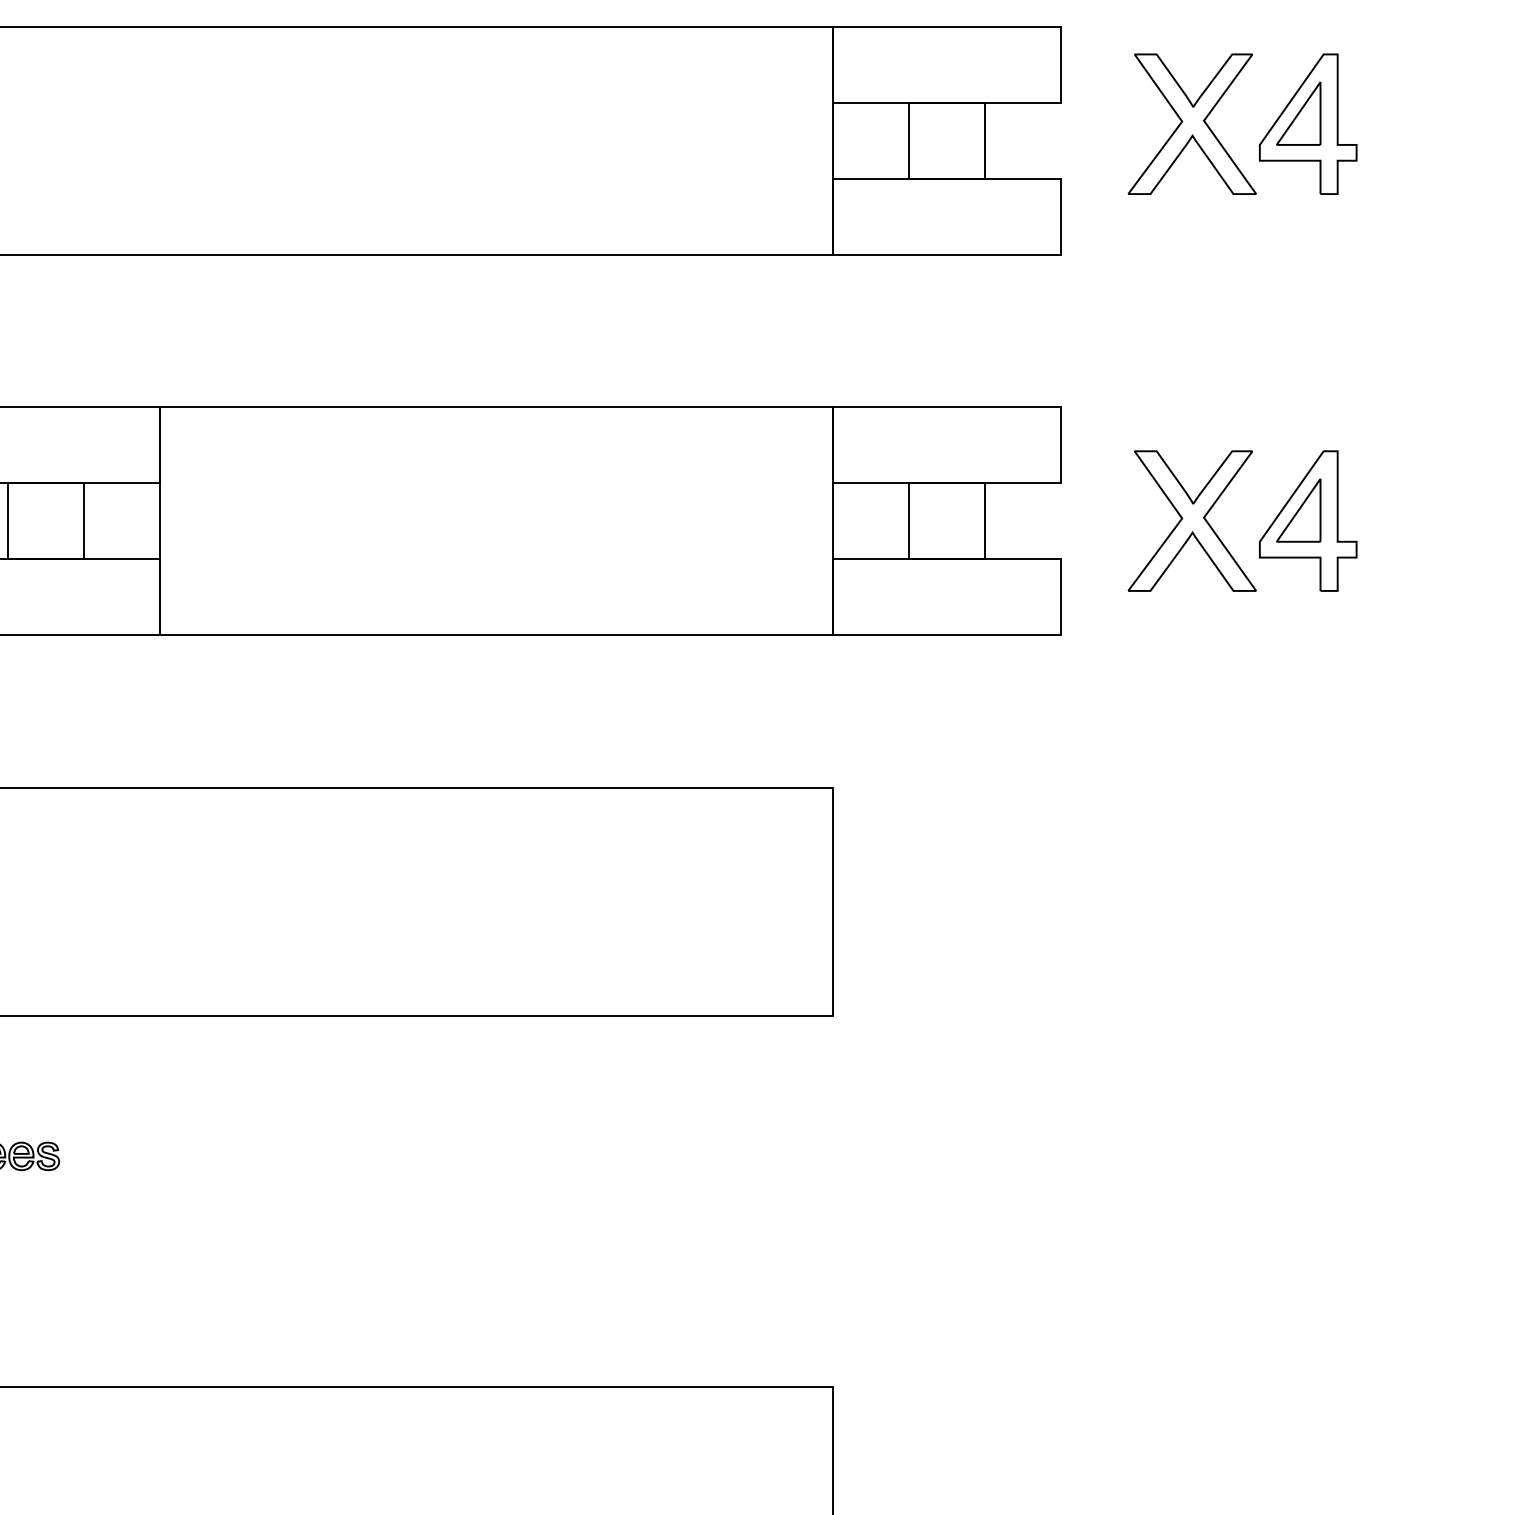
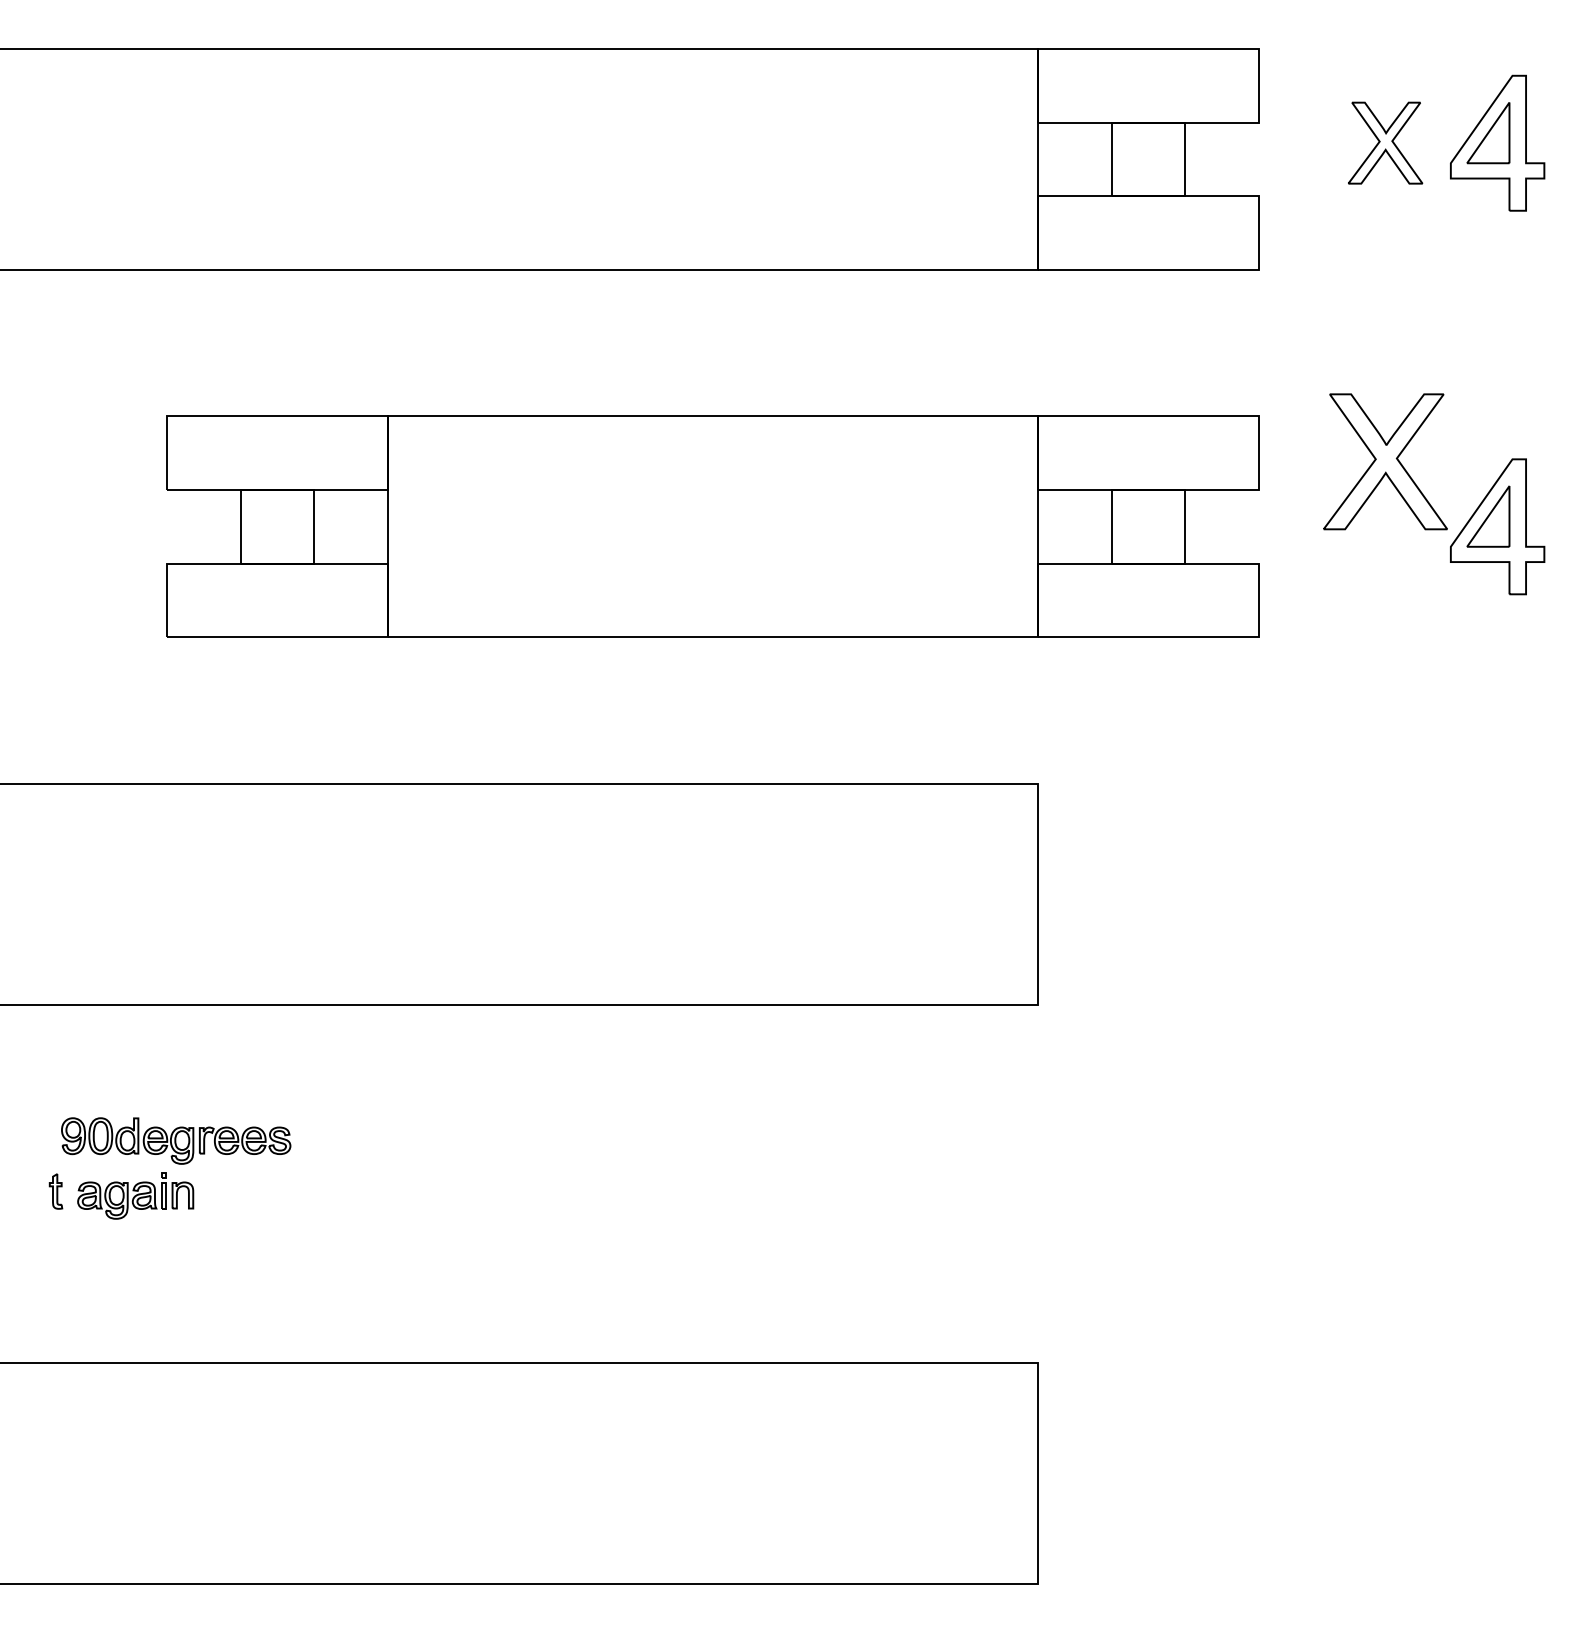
part: (1192, 123) -> (1385, 142), size x0.6
part: (1192, 520) -> (1385, 461), moved

